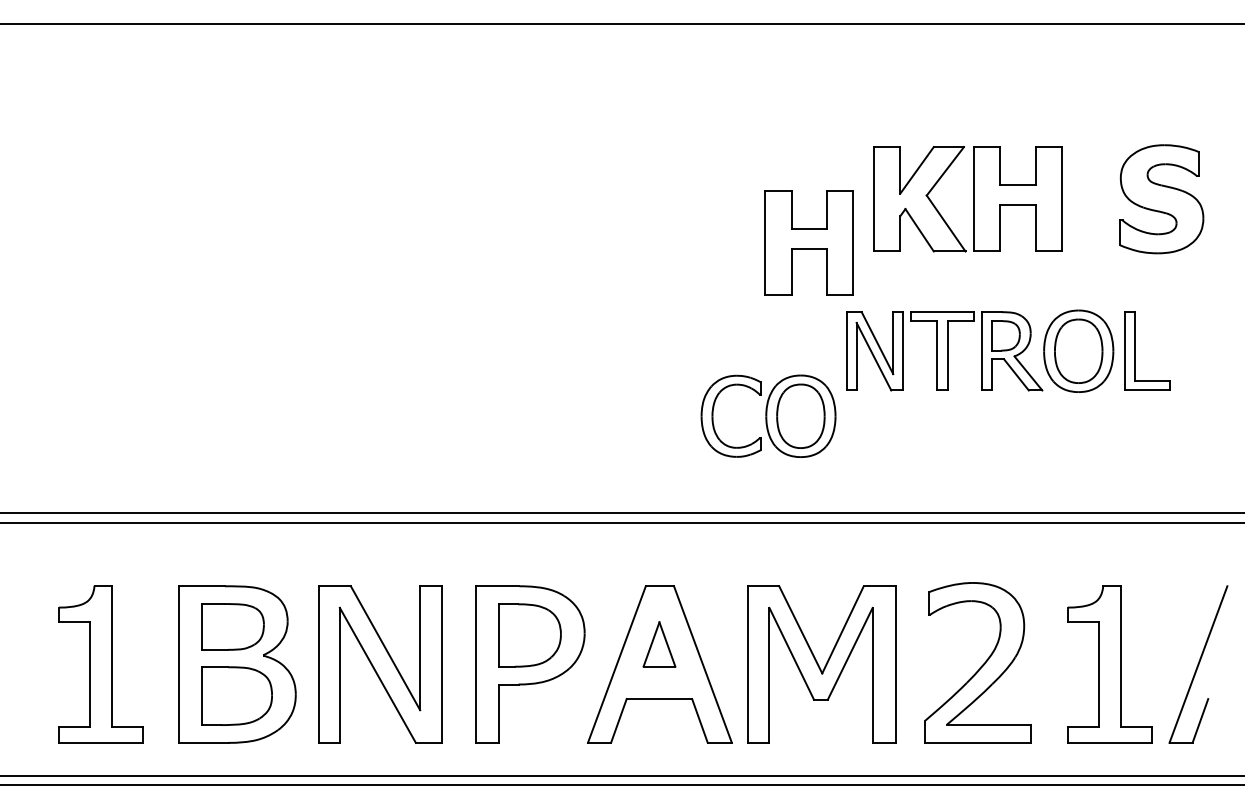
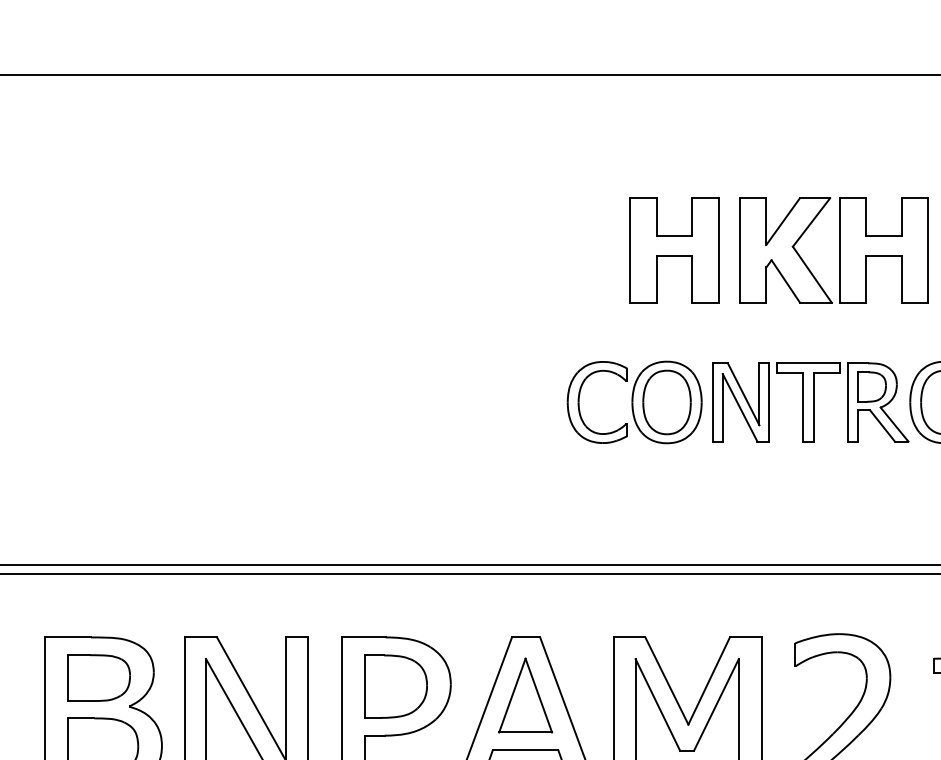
part: (808, 242) -> (673, 249), moved
part: (768, 415) -> (634, 401), moved
part: (659, 644) -> (525, 695), size x1.67

